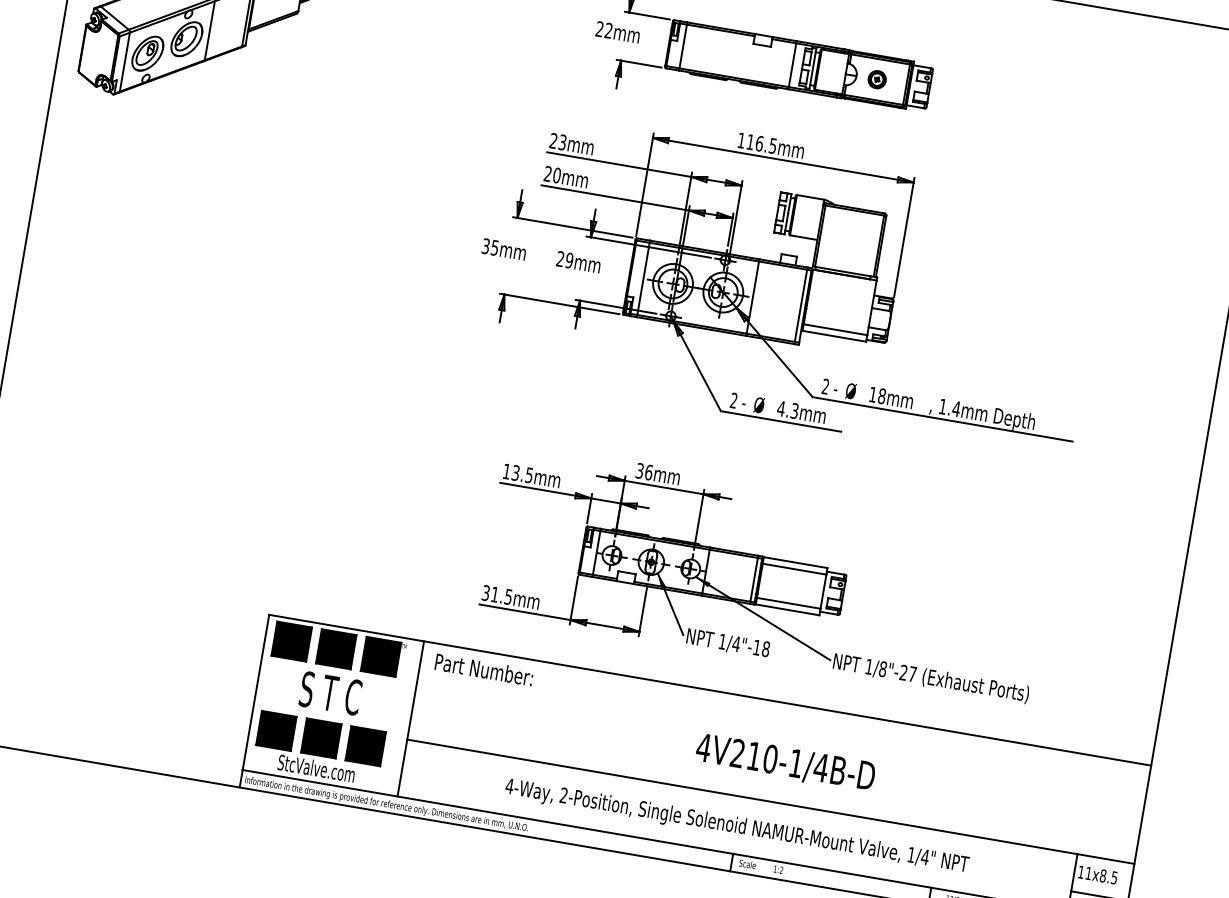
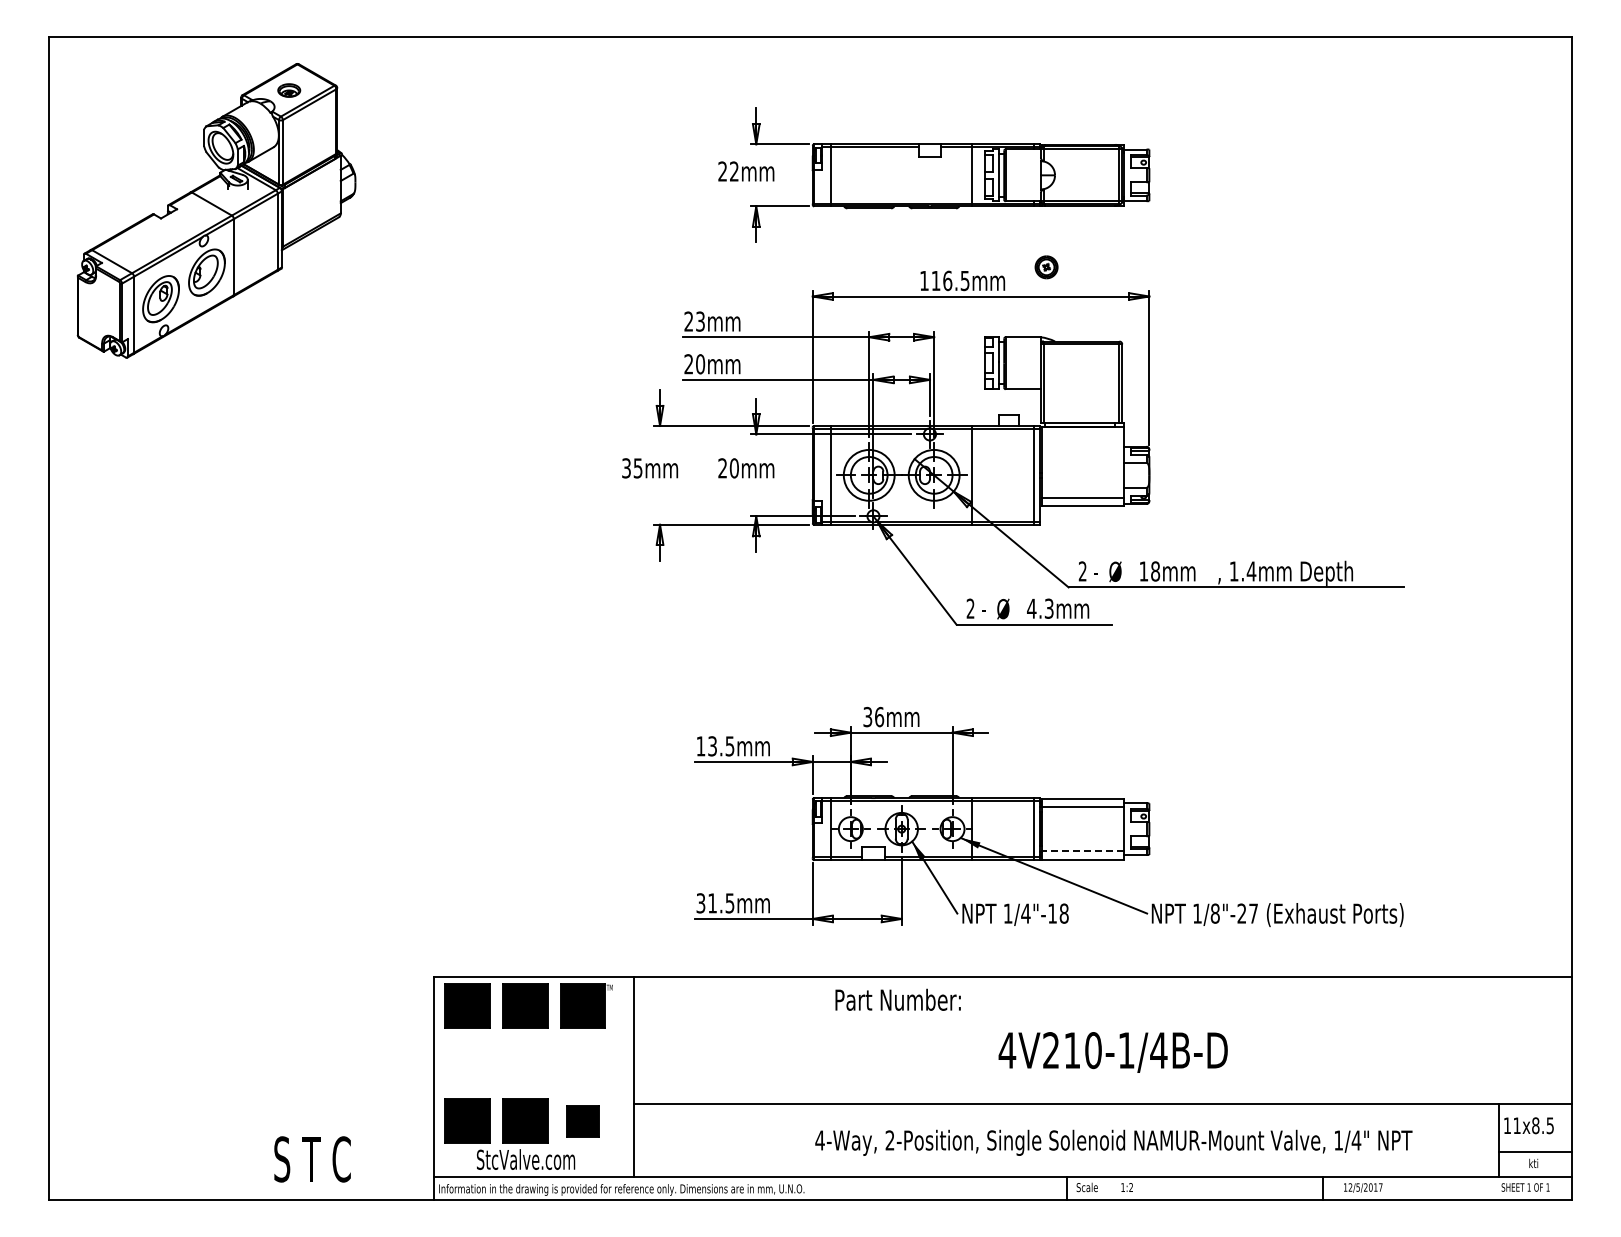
part: (877, 79) -> (1046, 267), moved
text: (568, 260) -> (733, 468), 29mm -> 20mm
line: (788, 603) -> (1082, 851), solid -> dashed
text: (483, 669) -> (897, 999), moved
text: (330, 693) -> (312, 1159), moved
part: (365, 745) -> (582, 1120), size x0.7
text: (736, 826) -> (1113, 1142), moved

